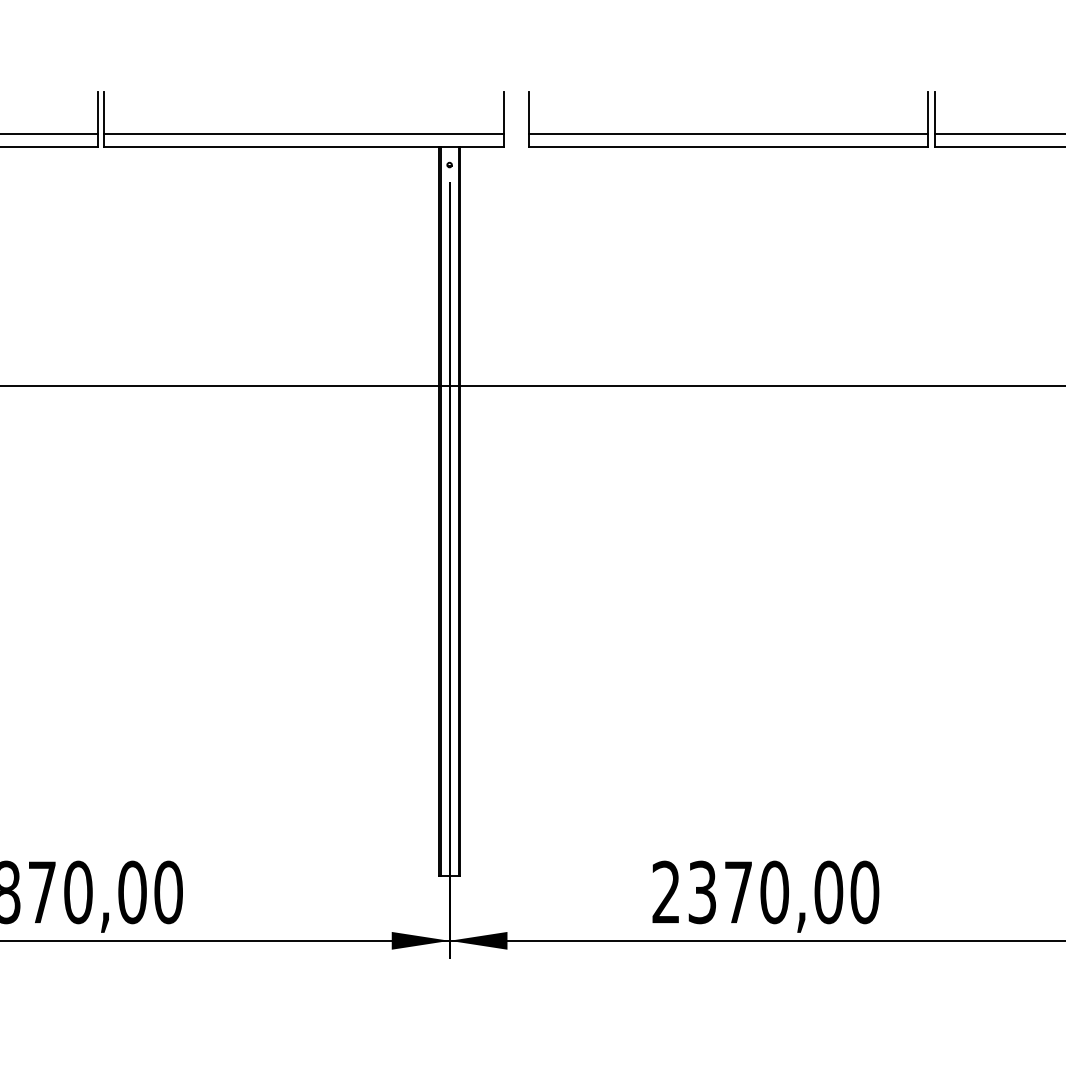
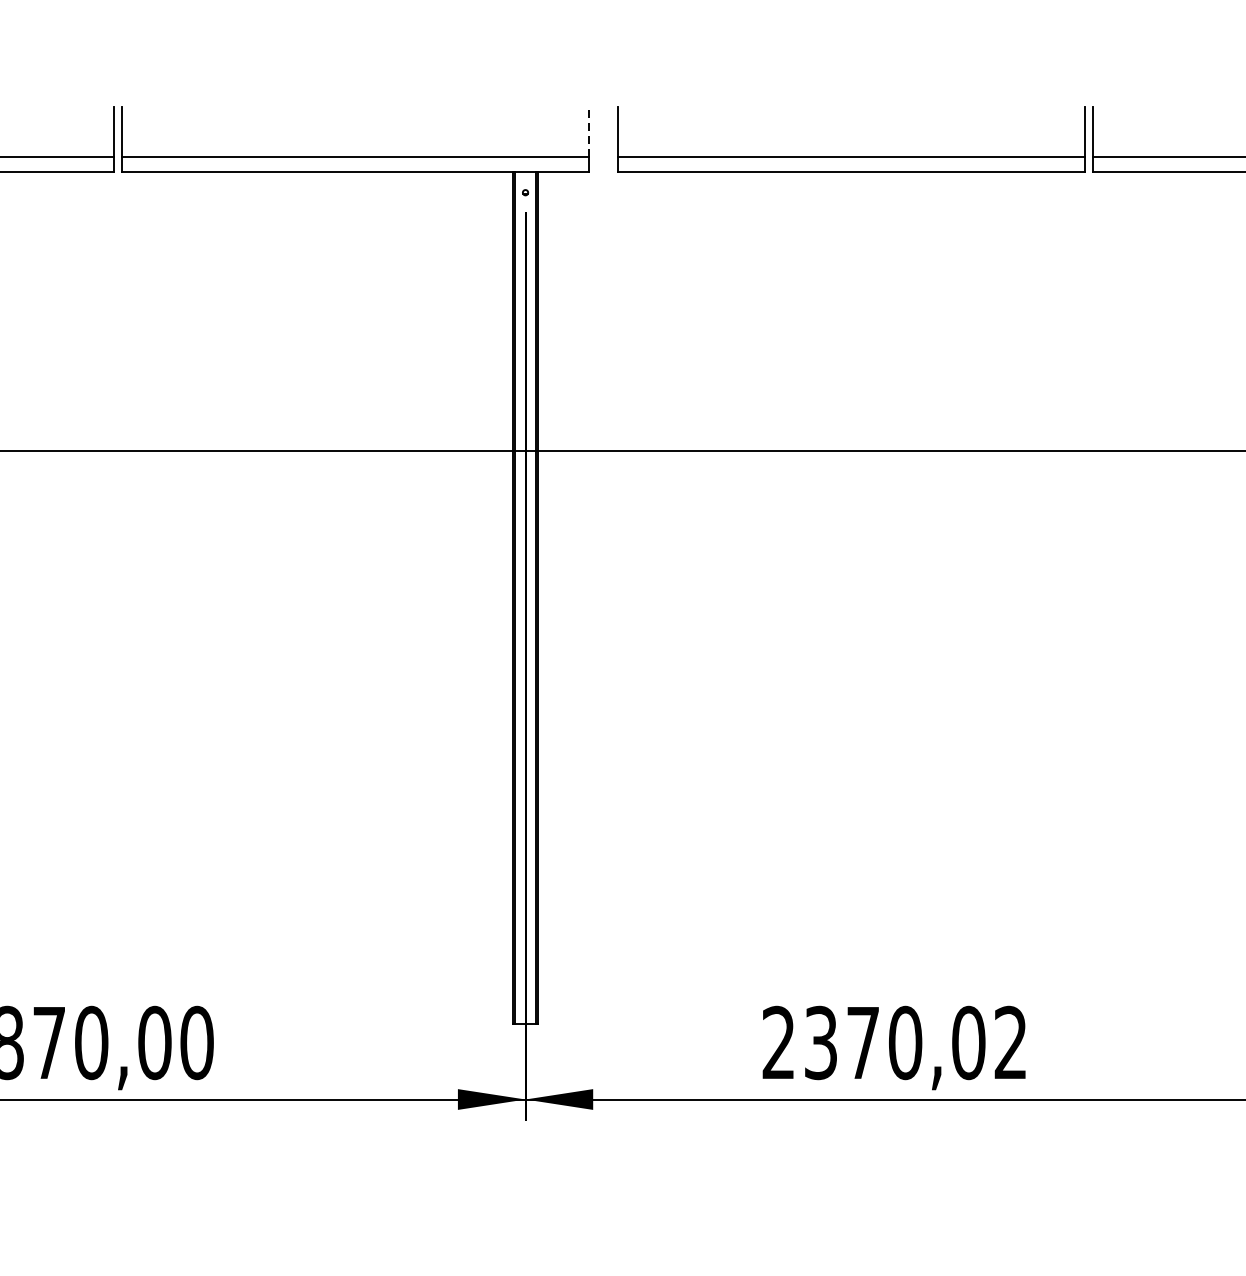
line: (503, 112) -> (588, 131), solid -> dashed
text: (864, 892) -> (1010, 1043), 2370,00 -> 2370,02

